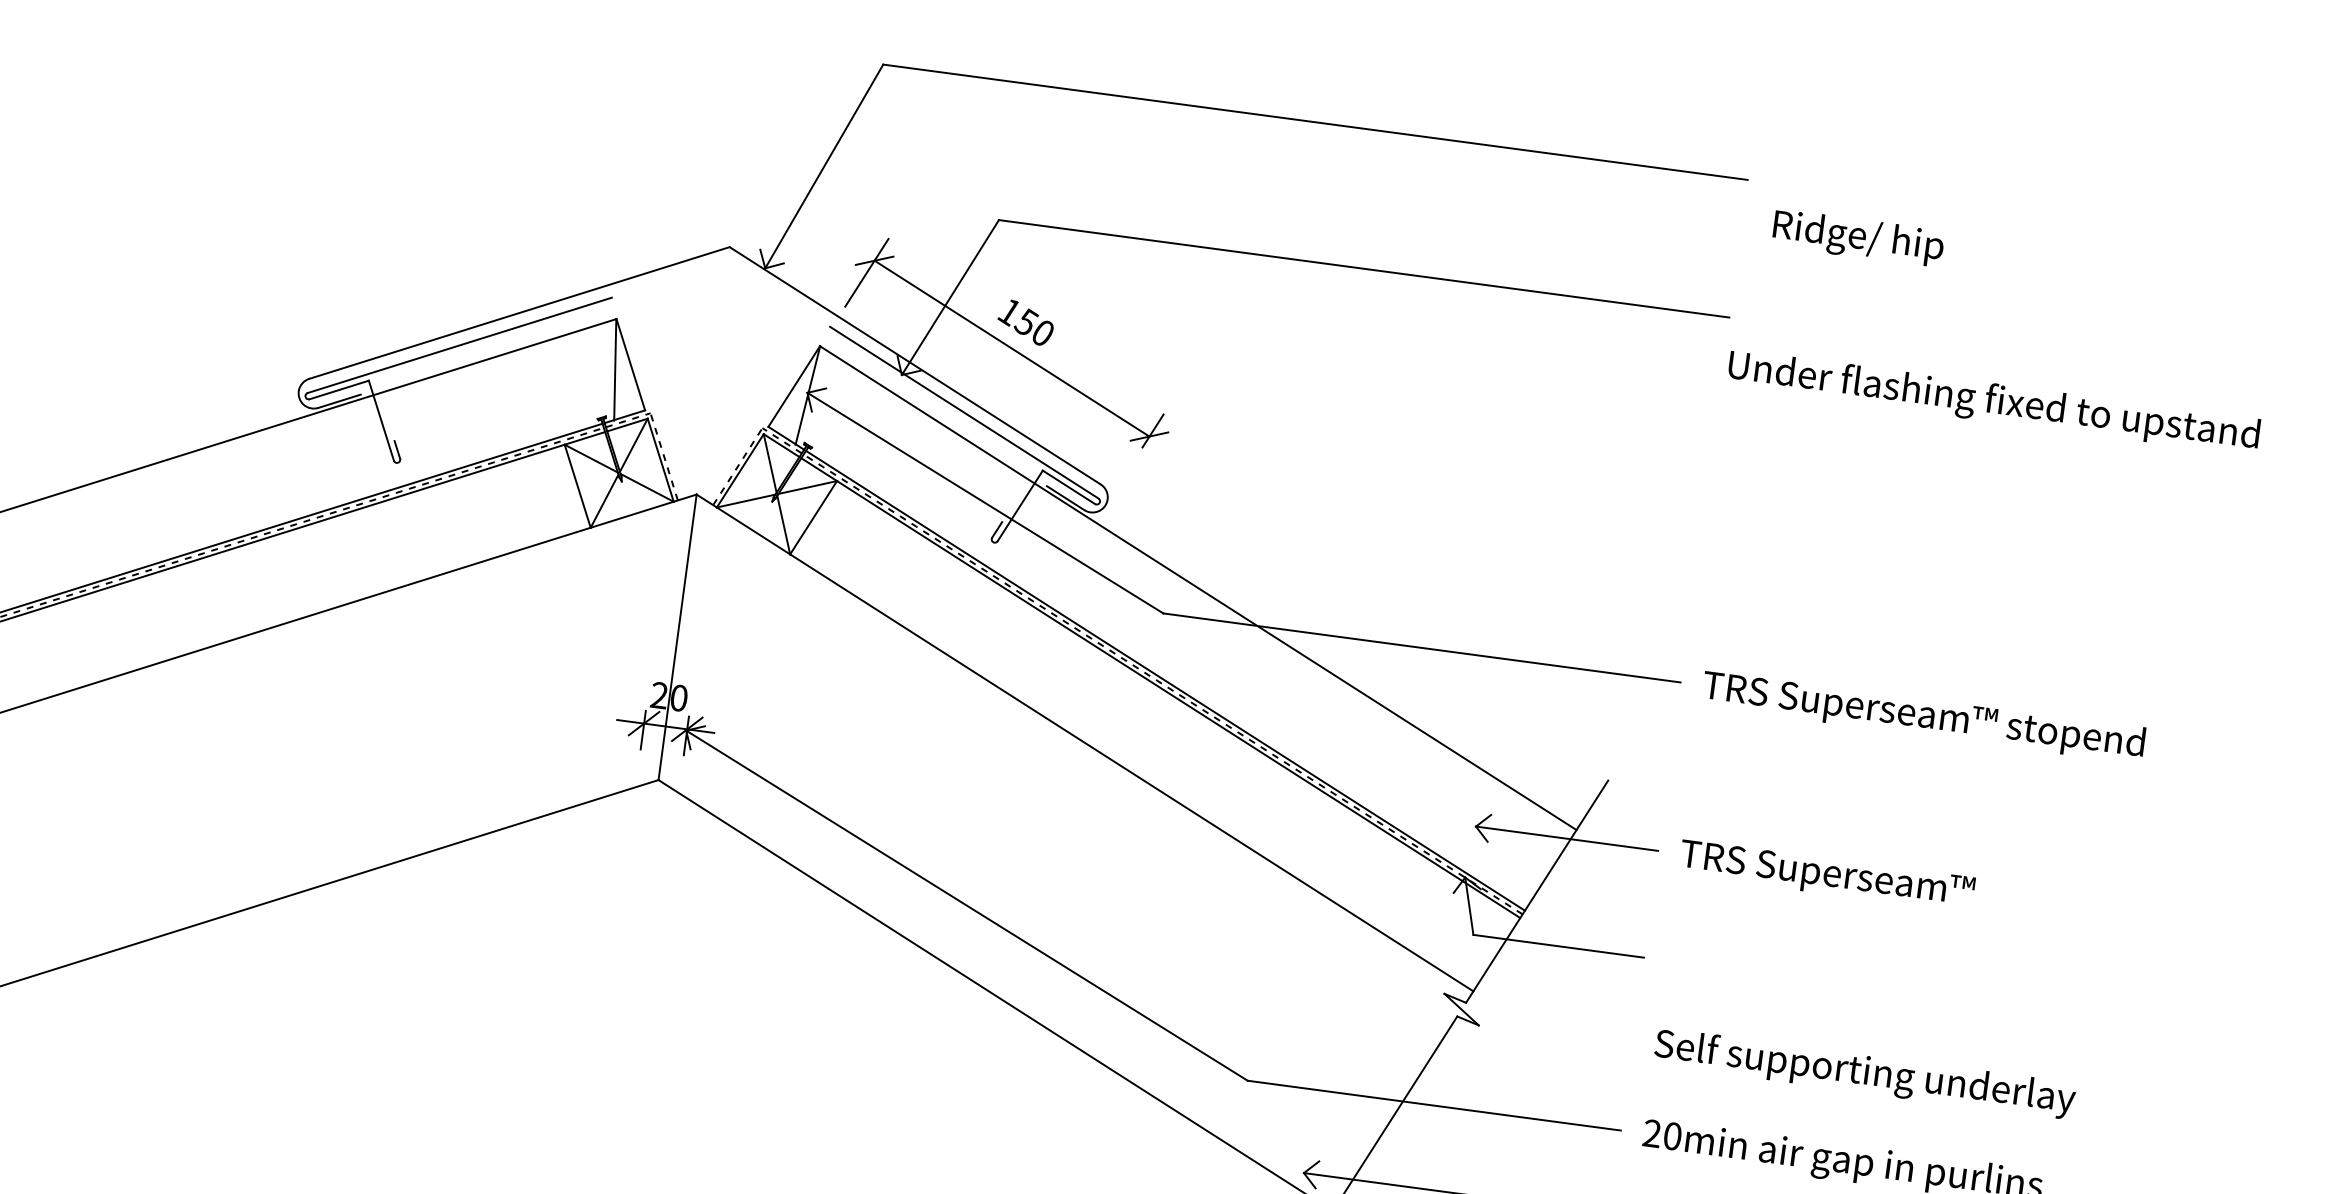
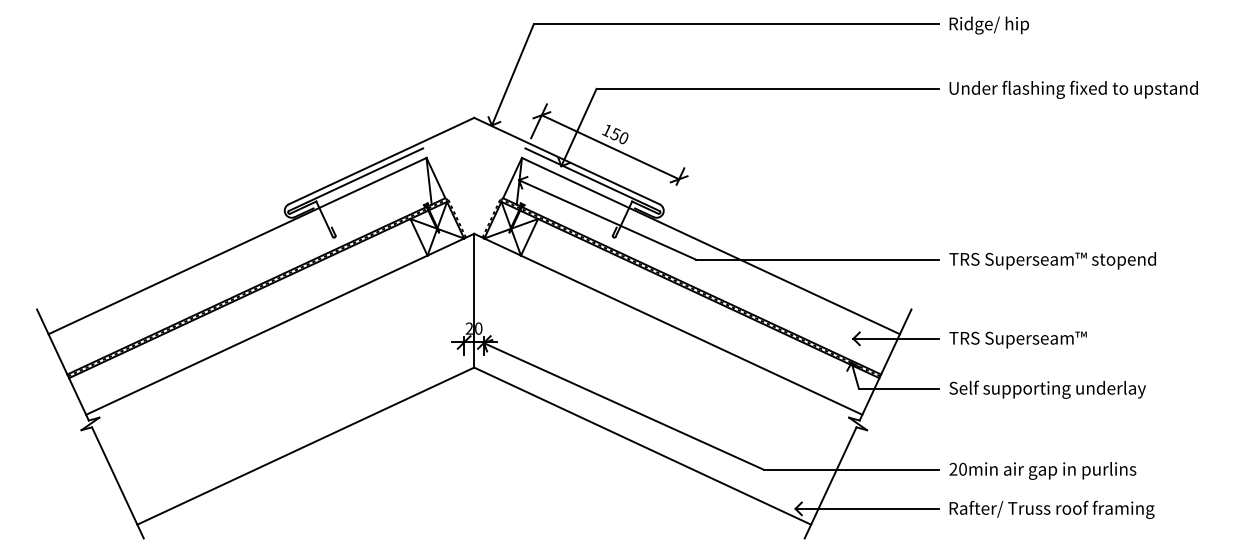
text: (1858, 238) -> (989, 25), moved
text: (1993, 401) -> (1073, 89), moved
text: (1864, 1073) -> (1047, 389), moved

